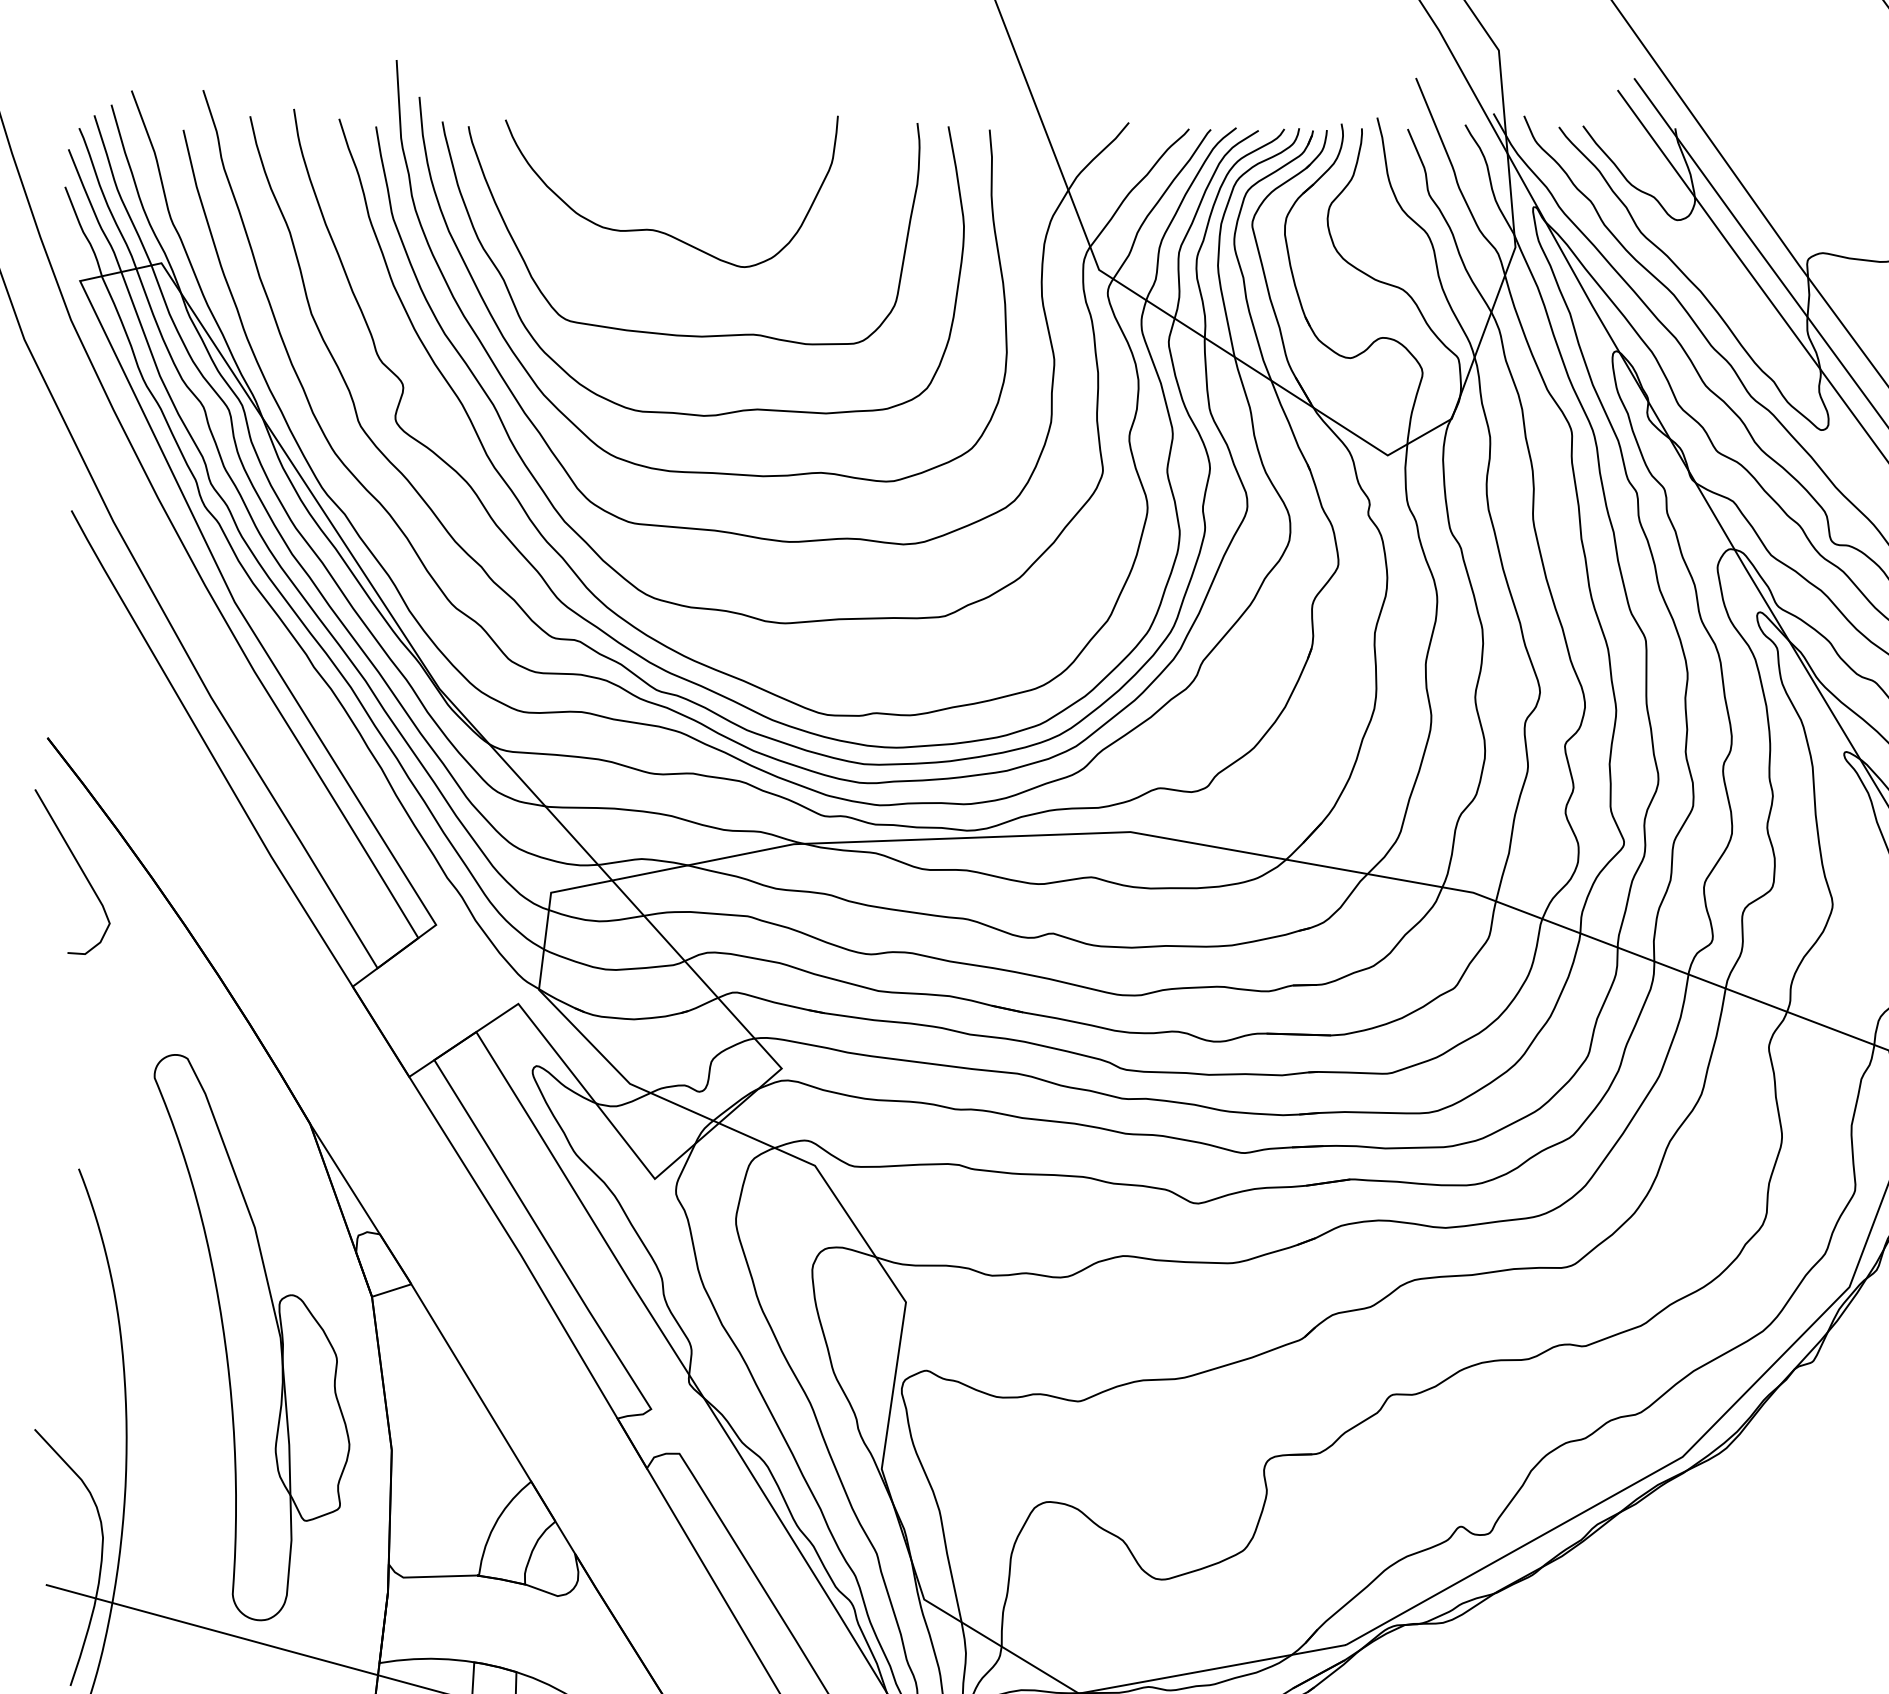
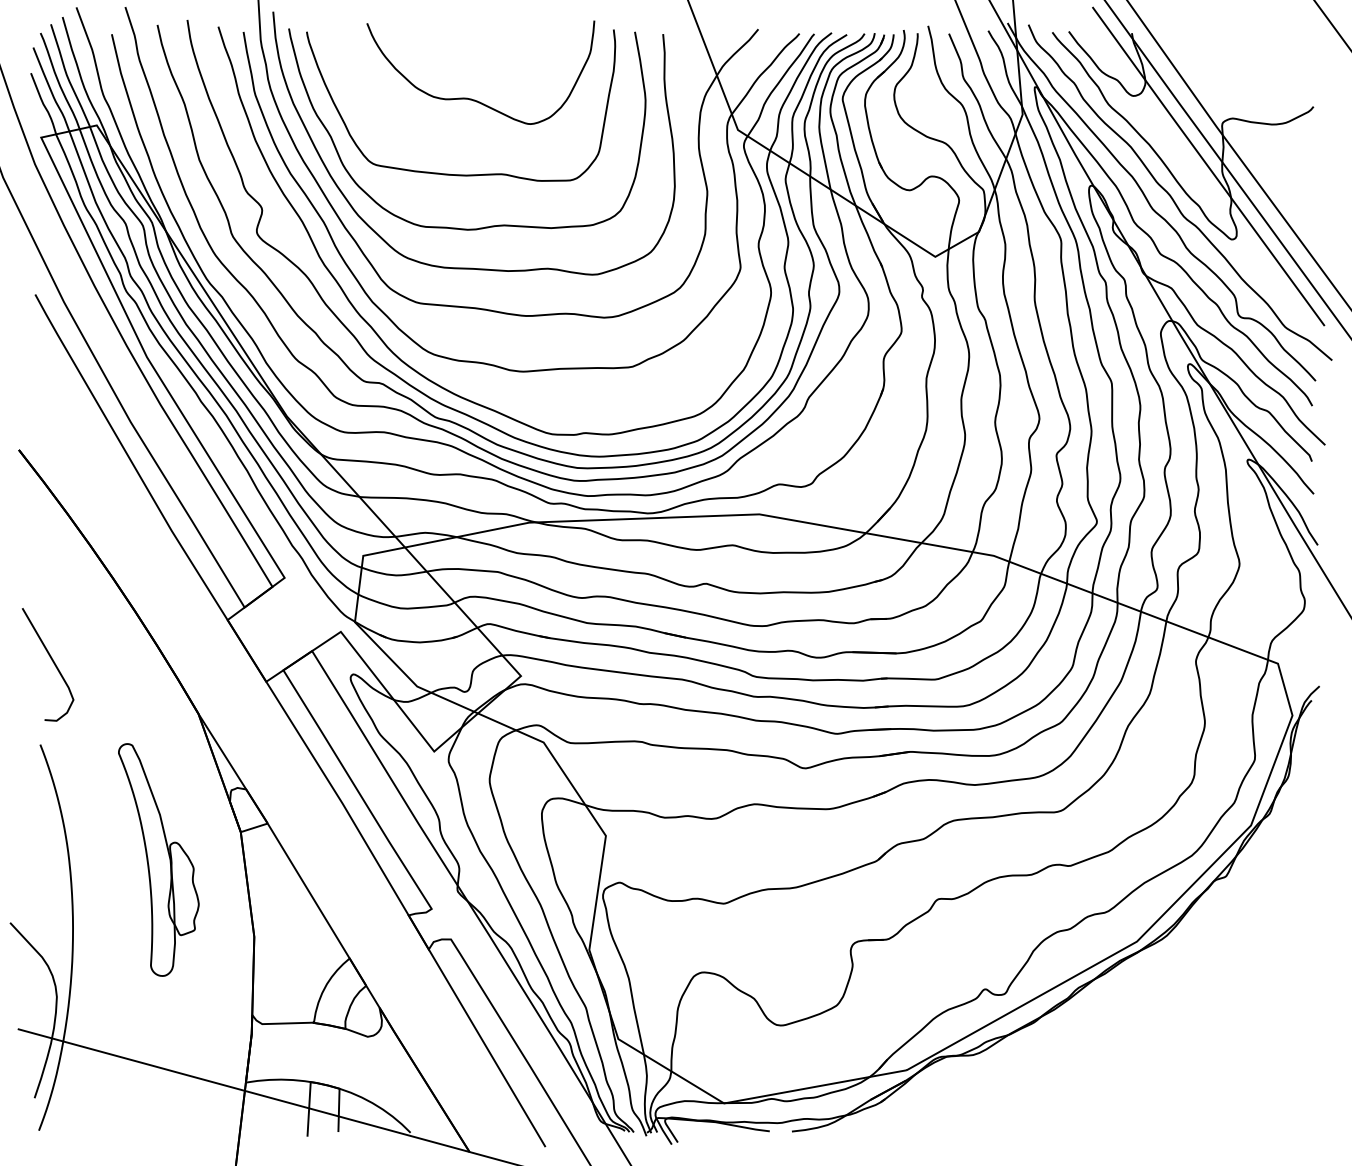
curve: (658, 229) -> (471, 98), moved
curve: (79, 868) -> (52, 662), moved
part: (251, 1336) -> (158, 859), size x0.6

